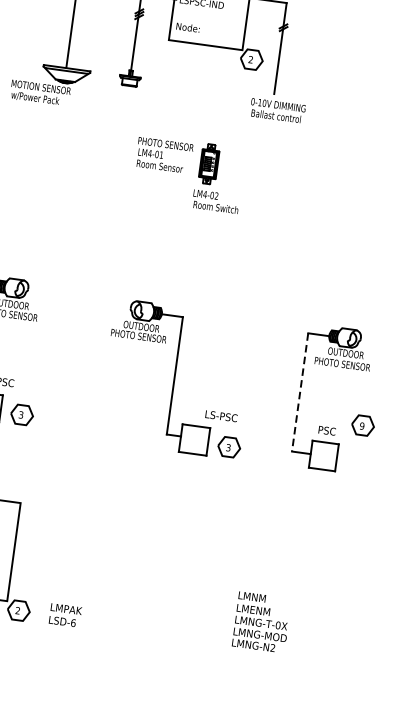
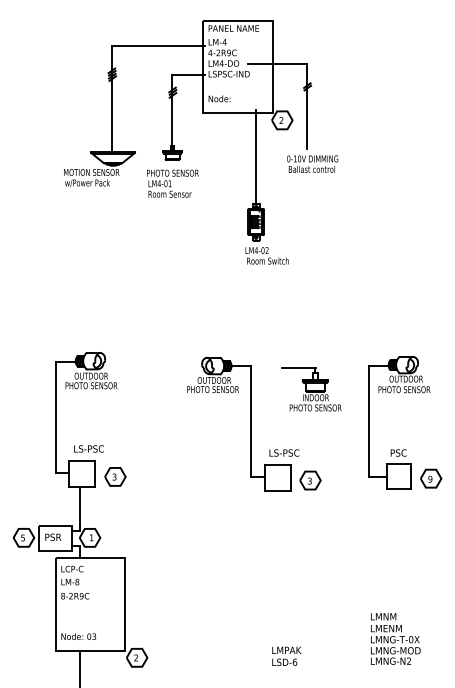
line: (219, 94) -> (256, 156), added
text: (164, 155) -> (172, 183), moved
part: (243, 350) -> (311, 389), added
line: (299, 392) -> (368, 421), dashed -> solid
text: (221, 415) -> (284, 452), moved
part: (363, 425) -> (431, 478), moved
text: (65, 614) -> (286, 655), moved
text: (261, 621) -> (395, 638), moved

